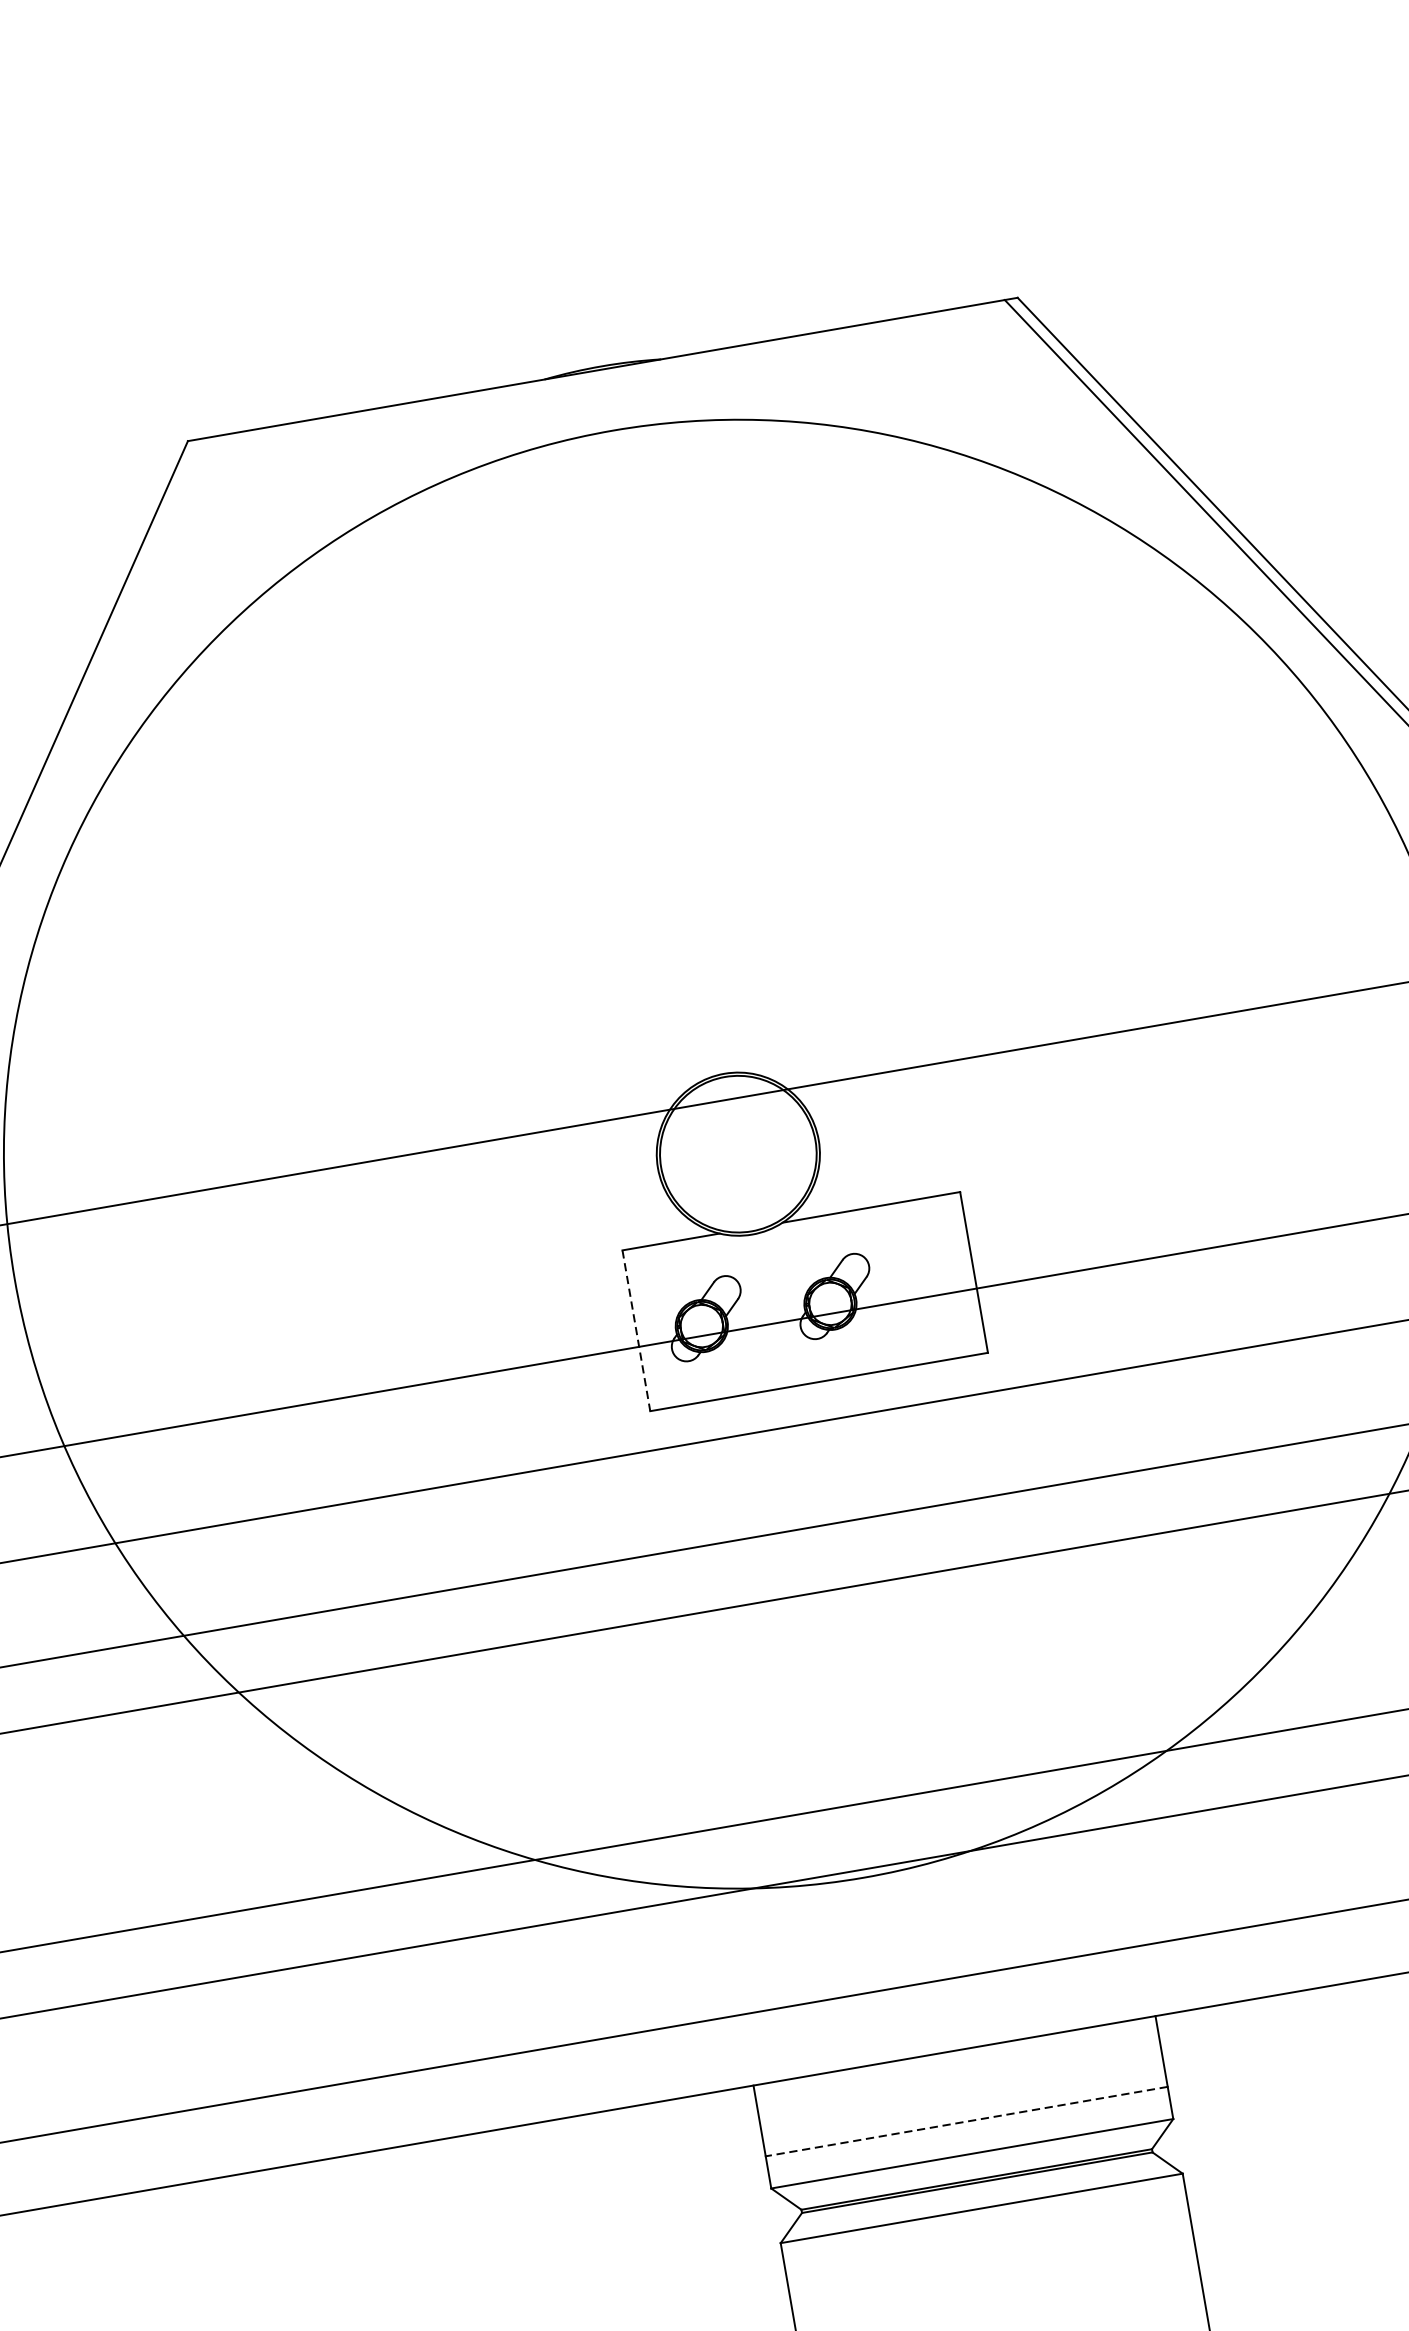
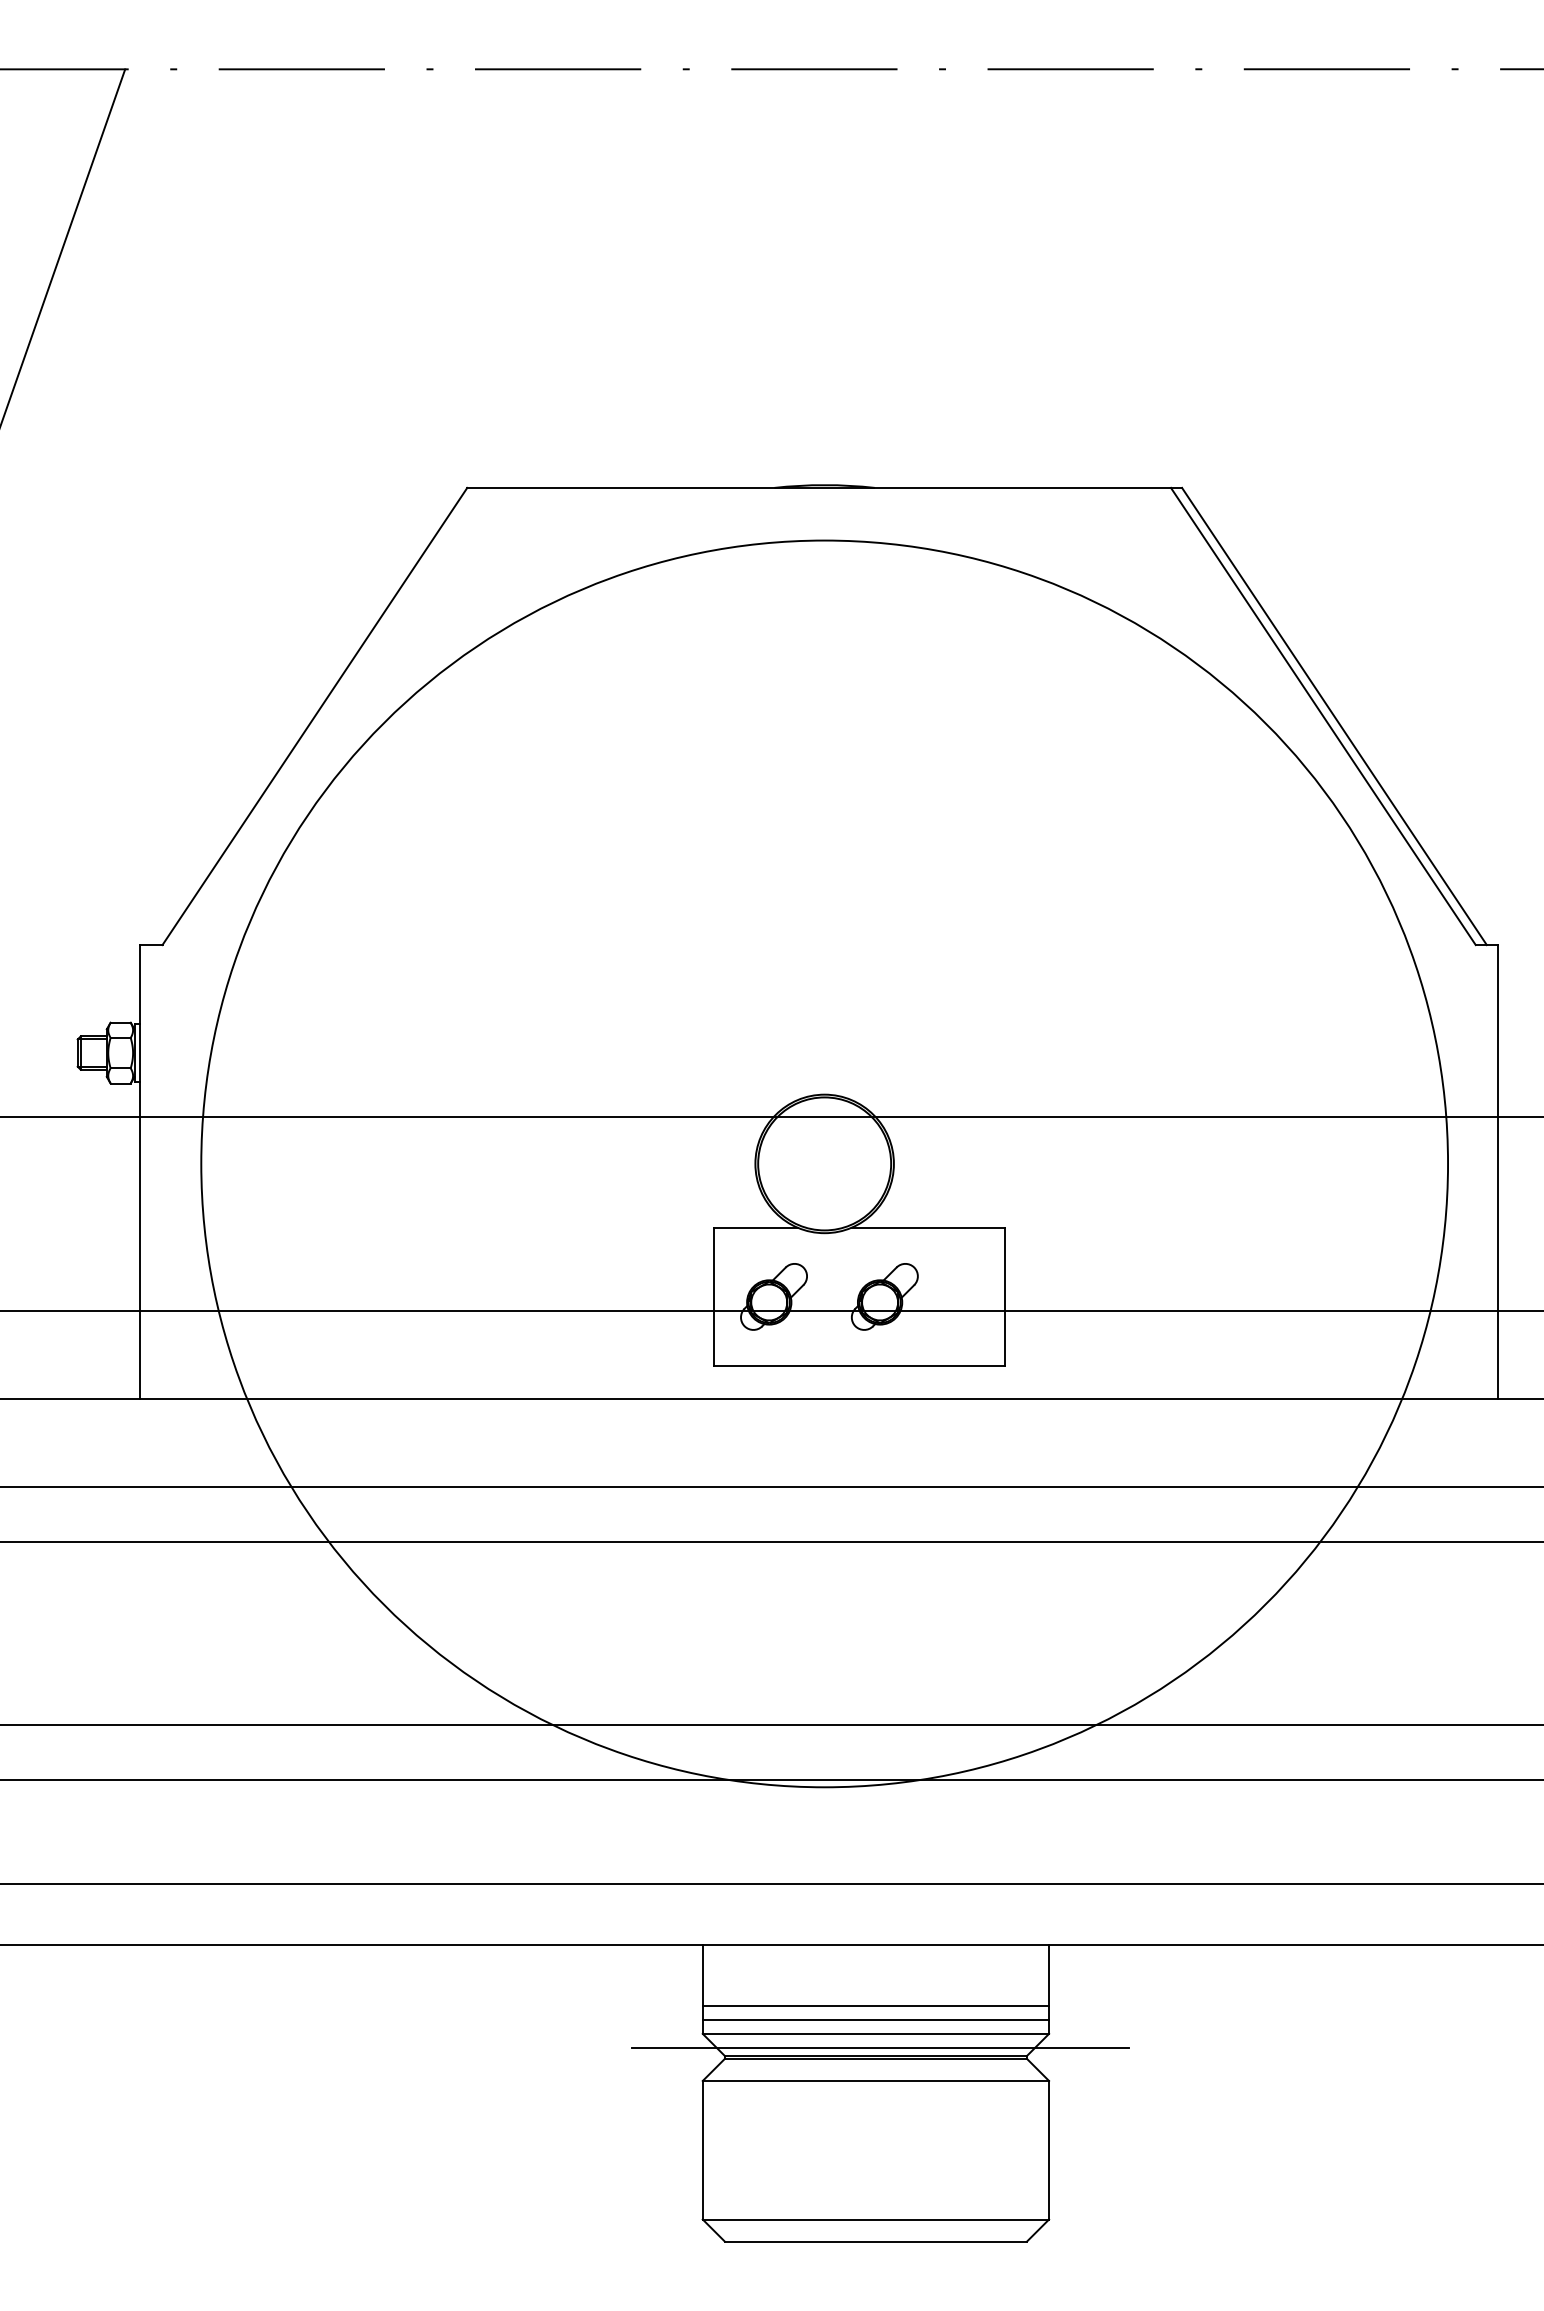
line: (636, 1331) -> (713, 1297), dashed -> solid
line: (966, 2122) -> (875, 2006), dashed -> solid
line: (969, 2138) -> (875, 2020), added
line: (979, 2168) -> (879, 2047), added

